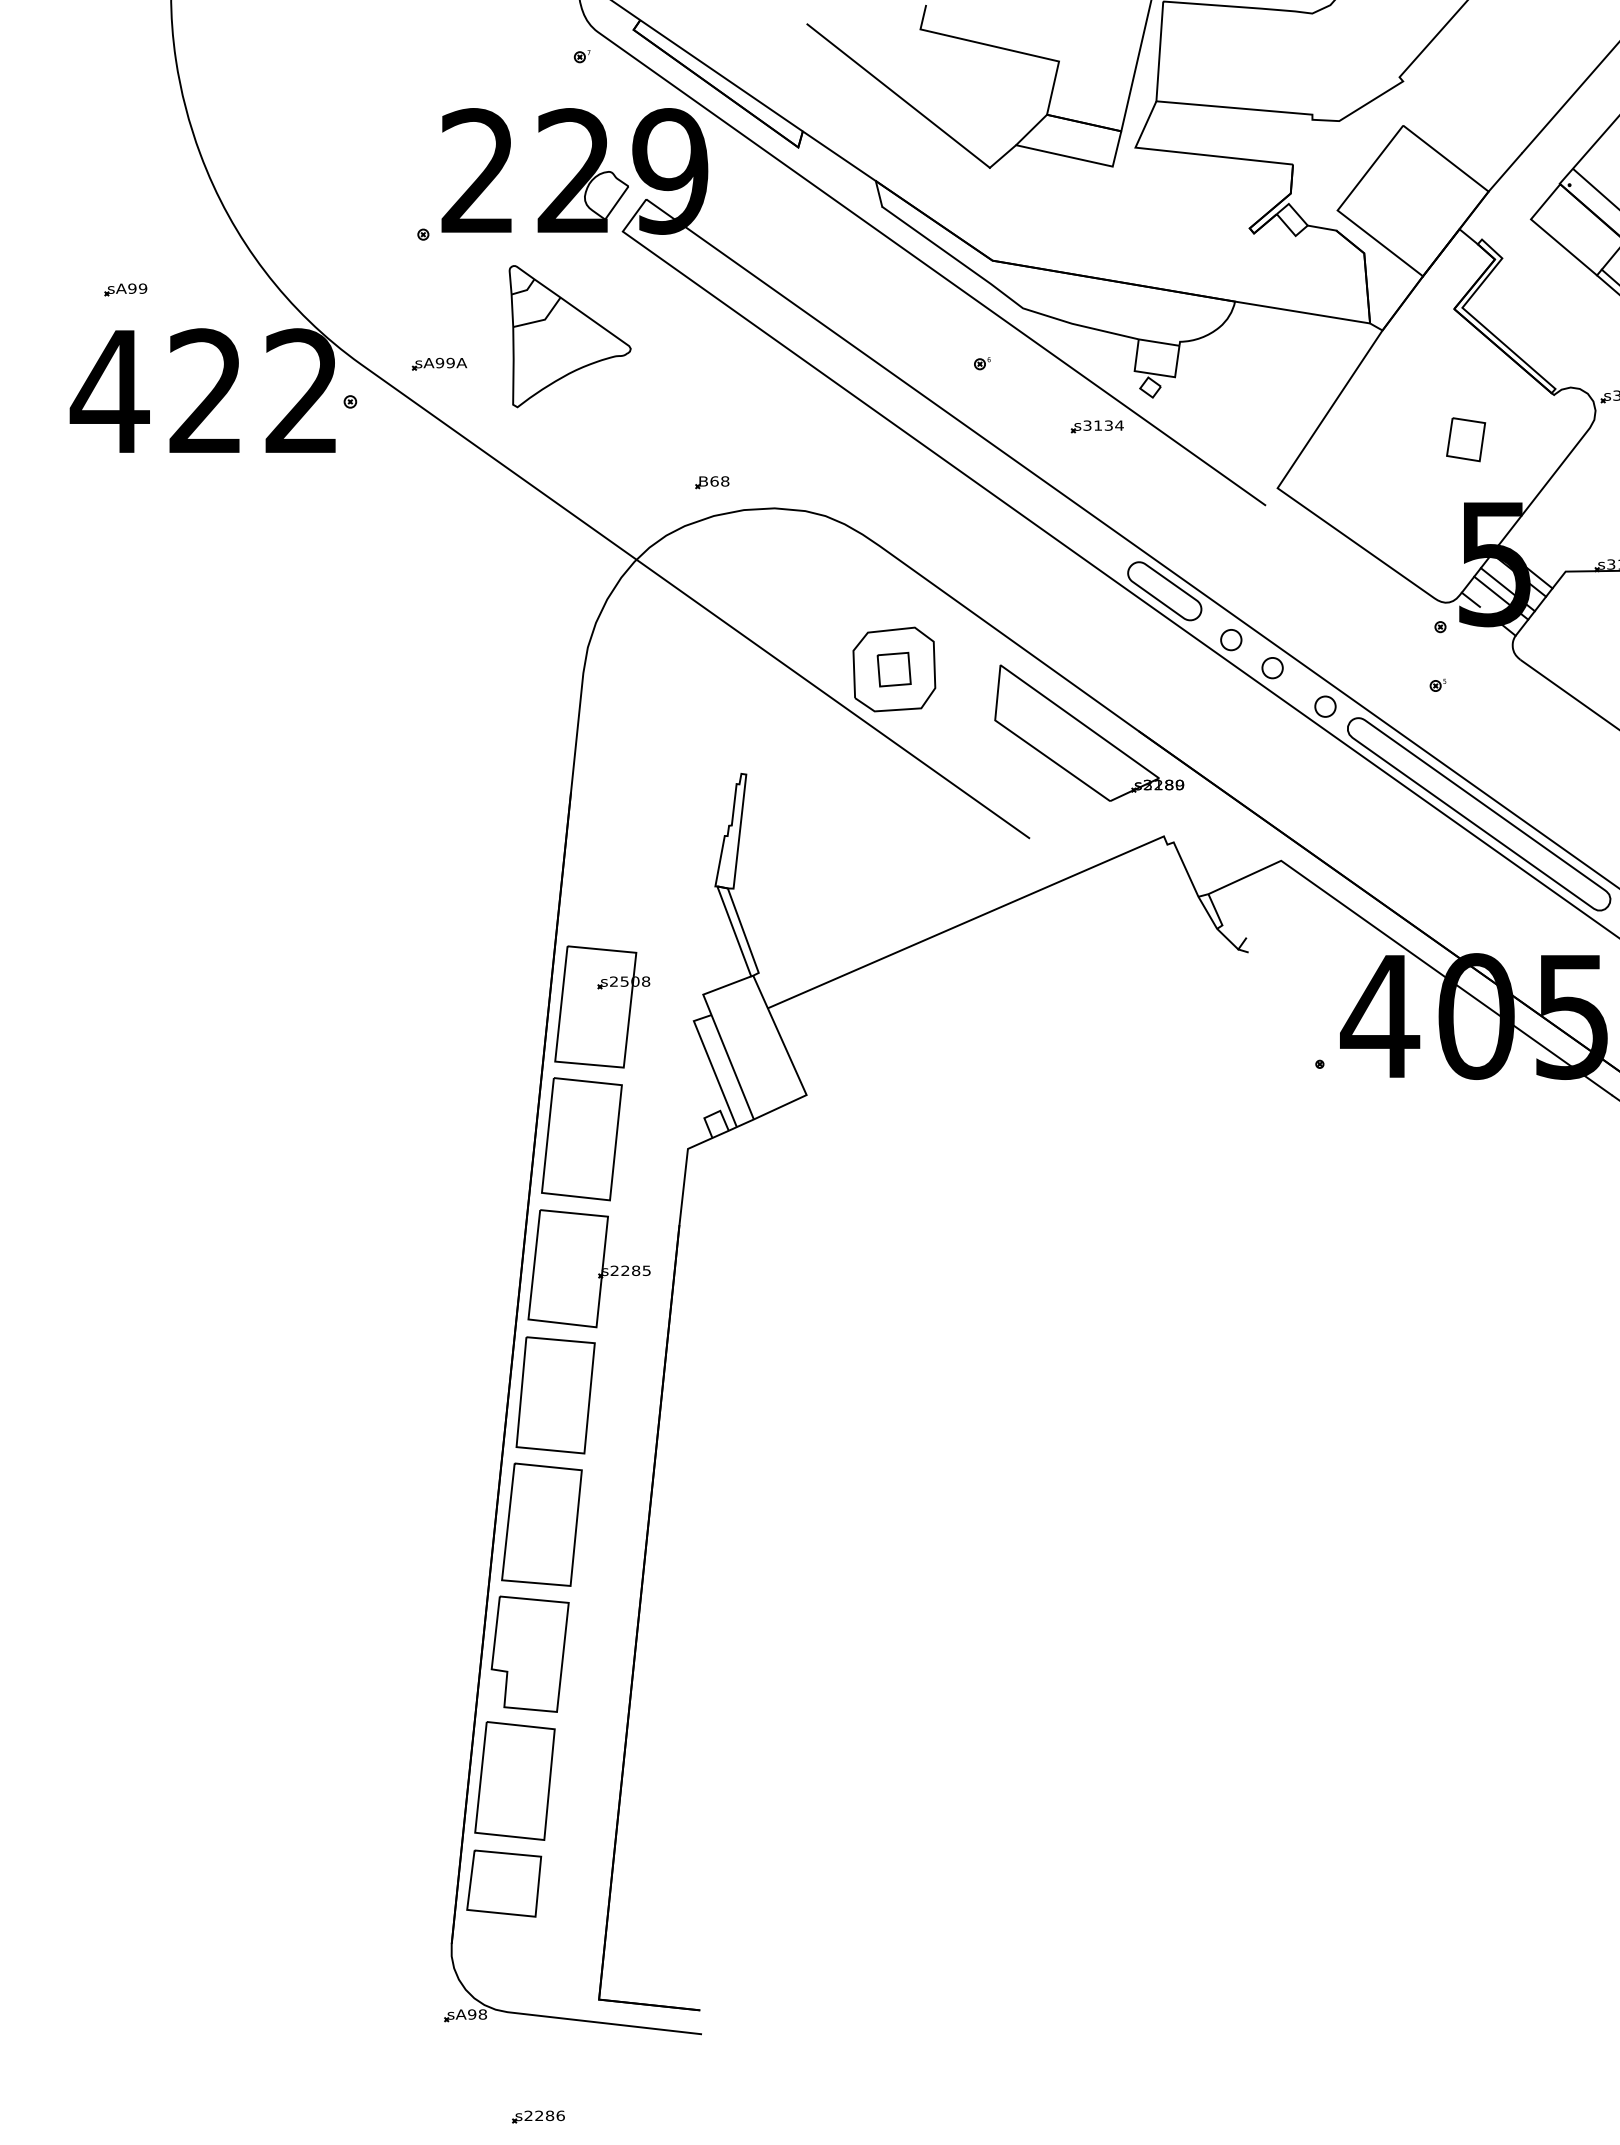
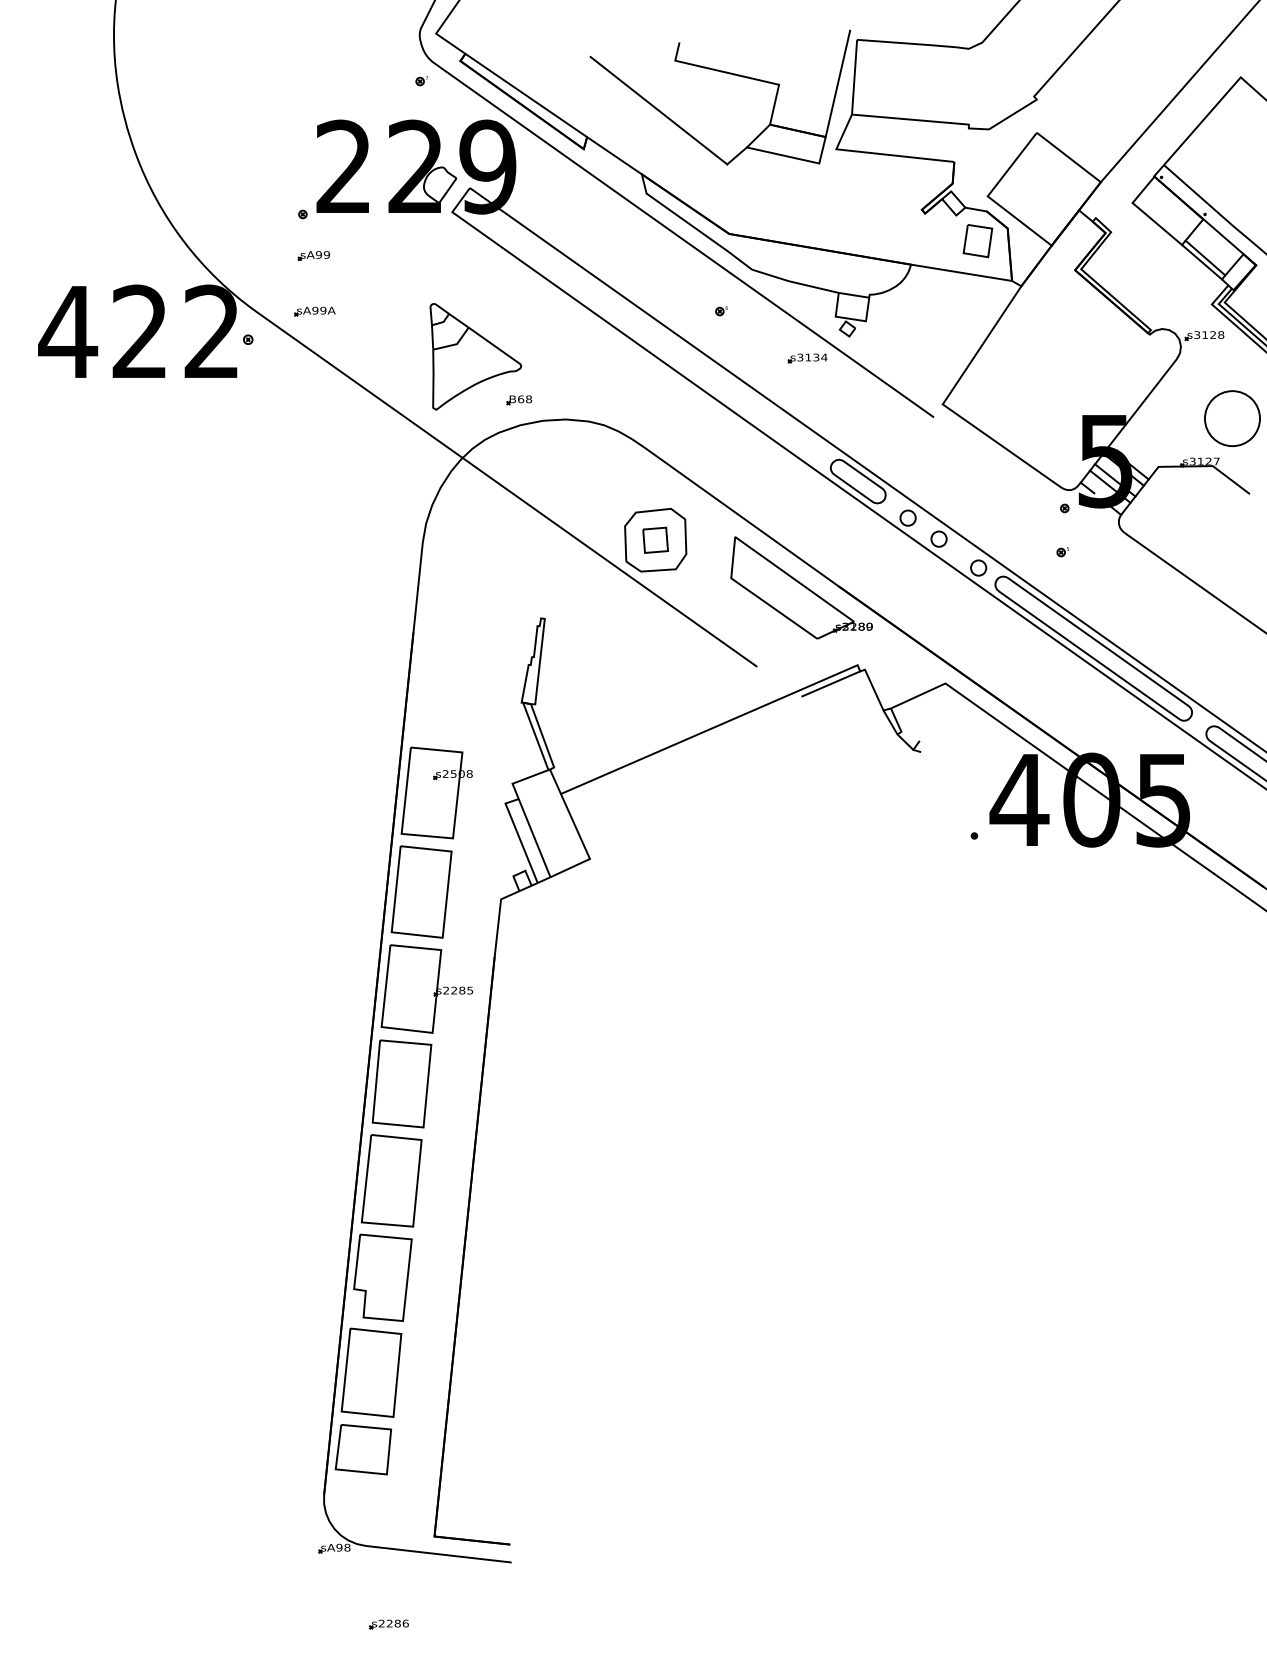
part: (125, 289) -> (313, 255), moved
part: (569, 336) -> (475, 356), moved
part: (1465, 440) -> (977, 241), moved
line: (1129, 860) -> (831, 683), added

